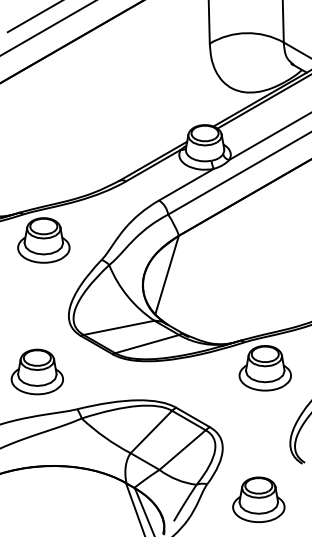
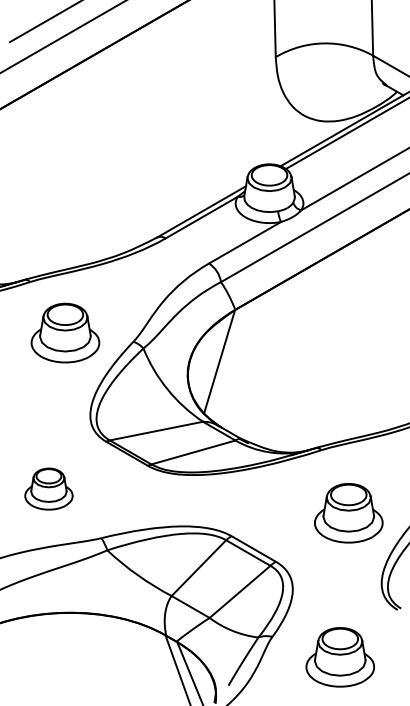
part: (43, 239) -> (65, 332), moved
part: (265, 368) -> (348, 513), moved
part: (37, 371) -> (48, 488), size x0.7

